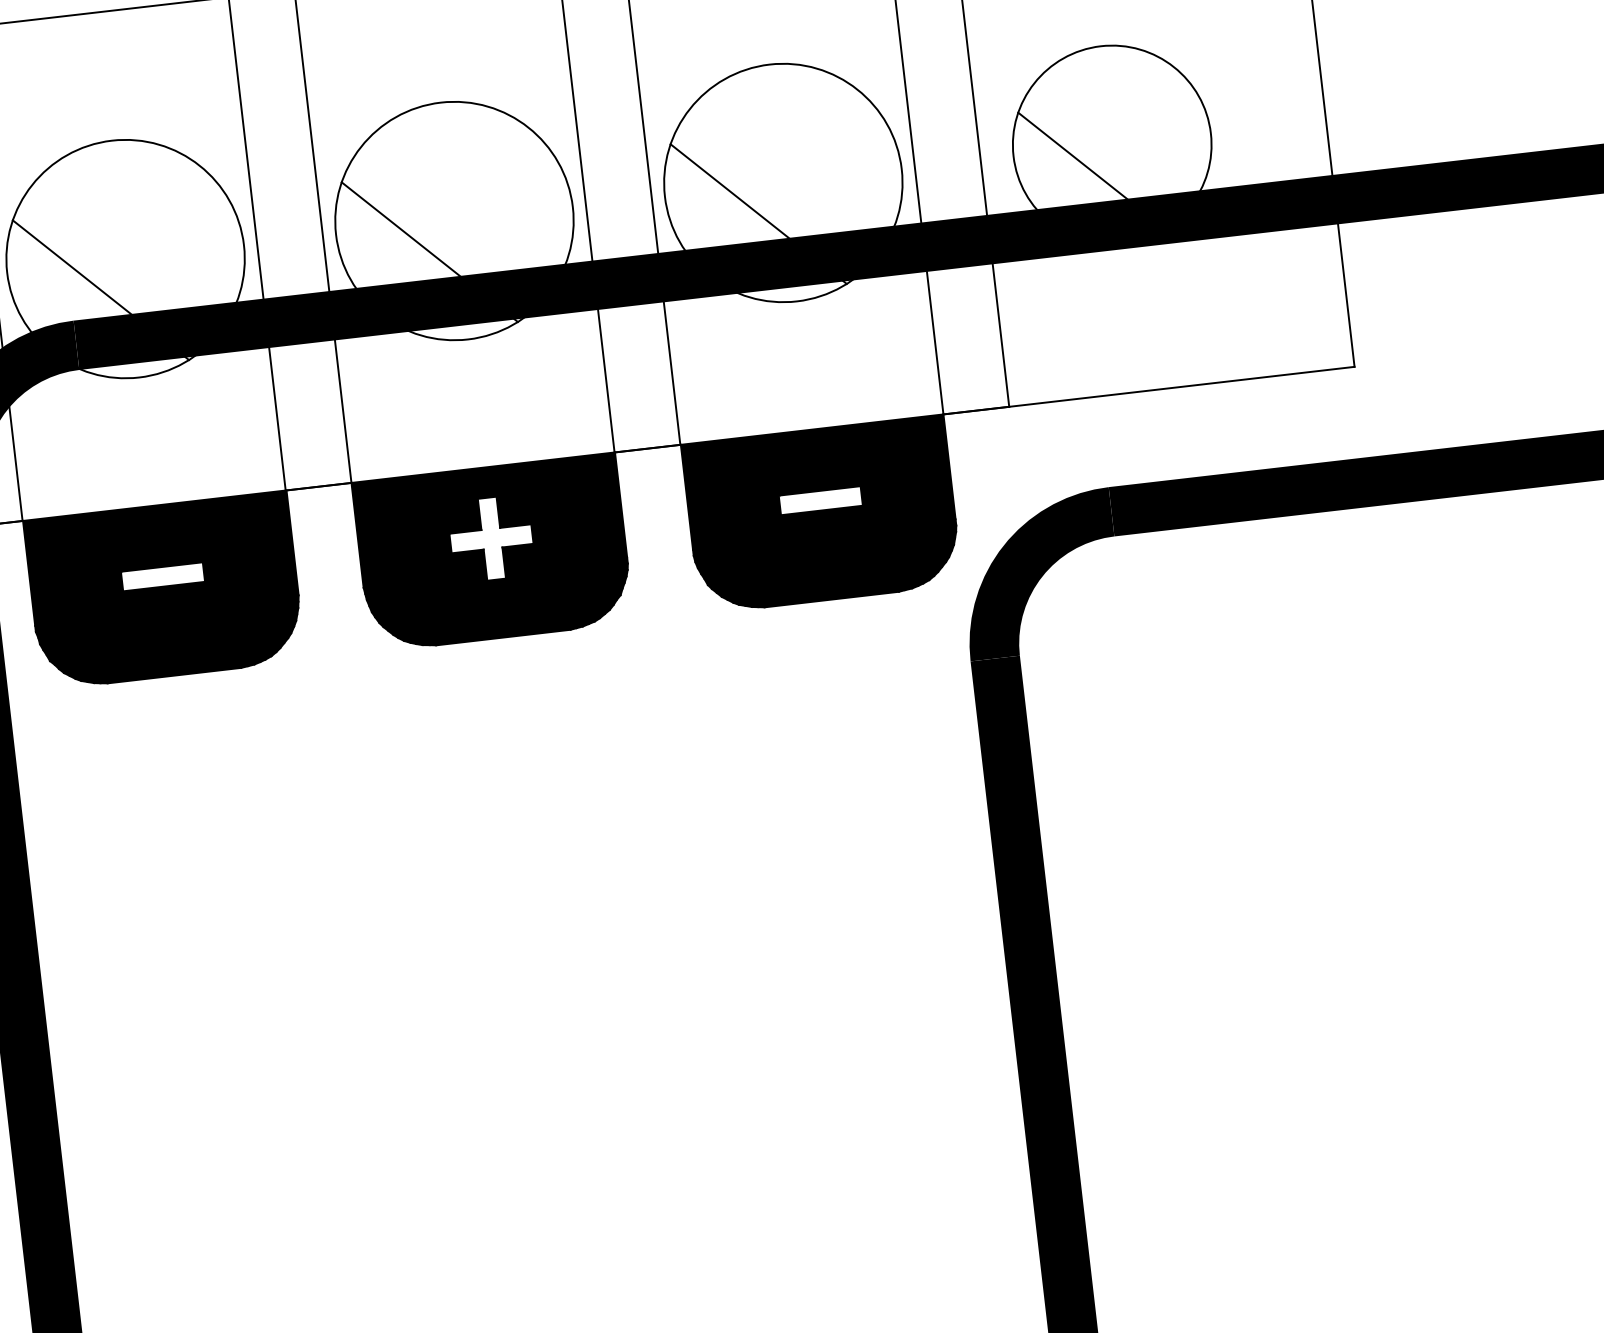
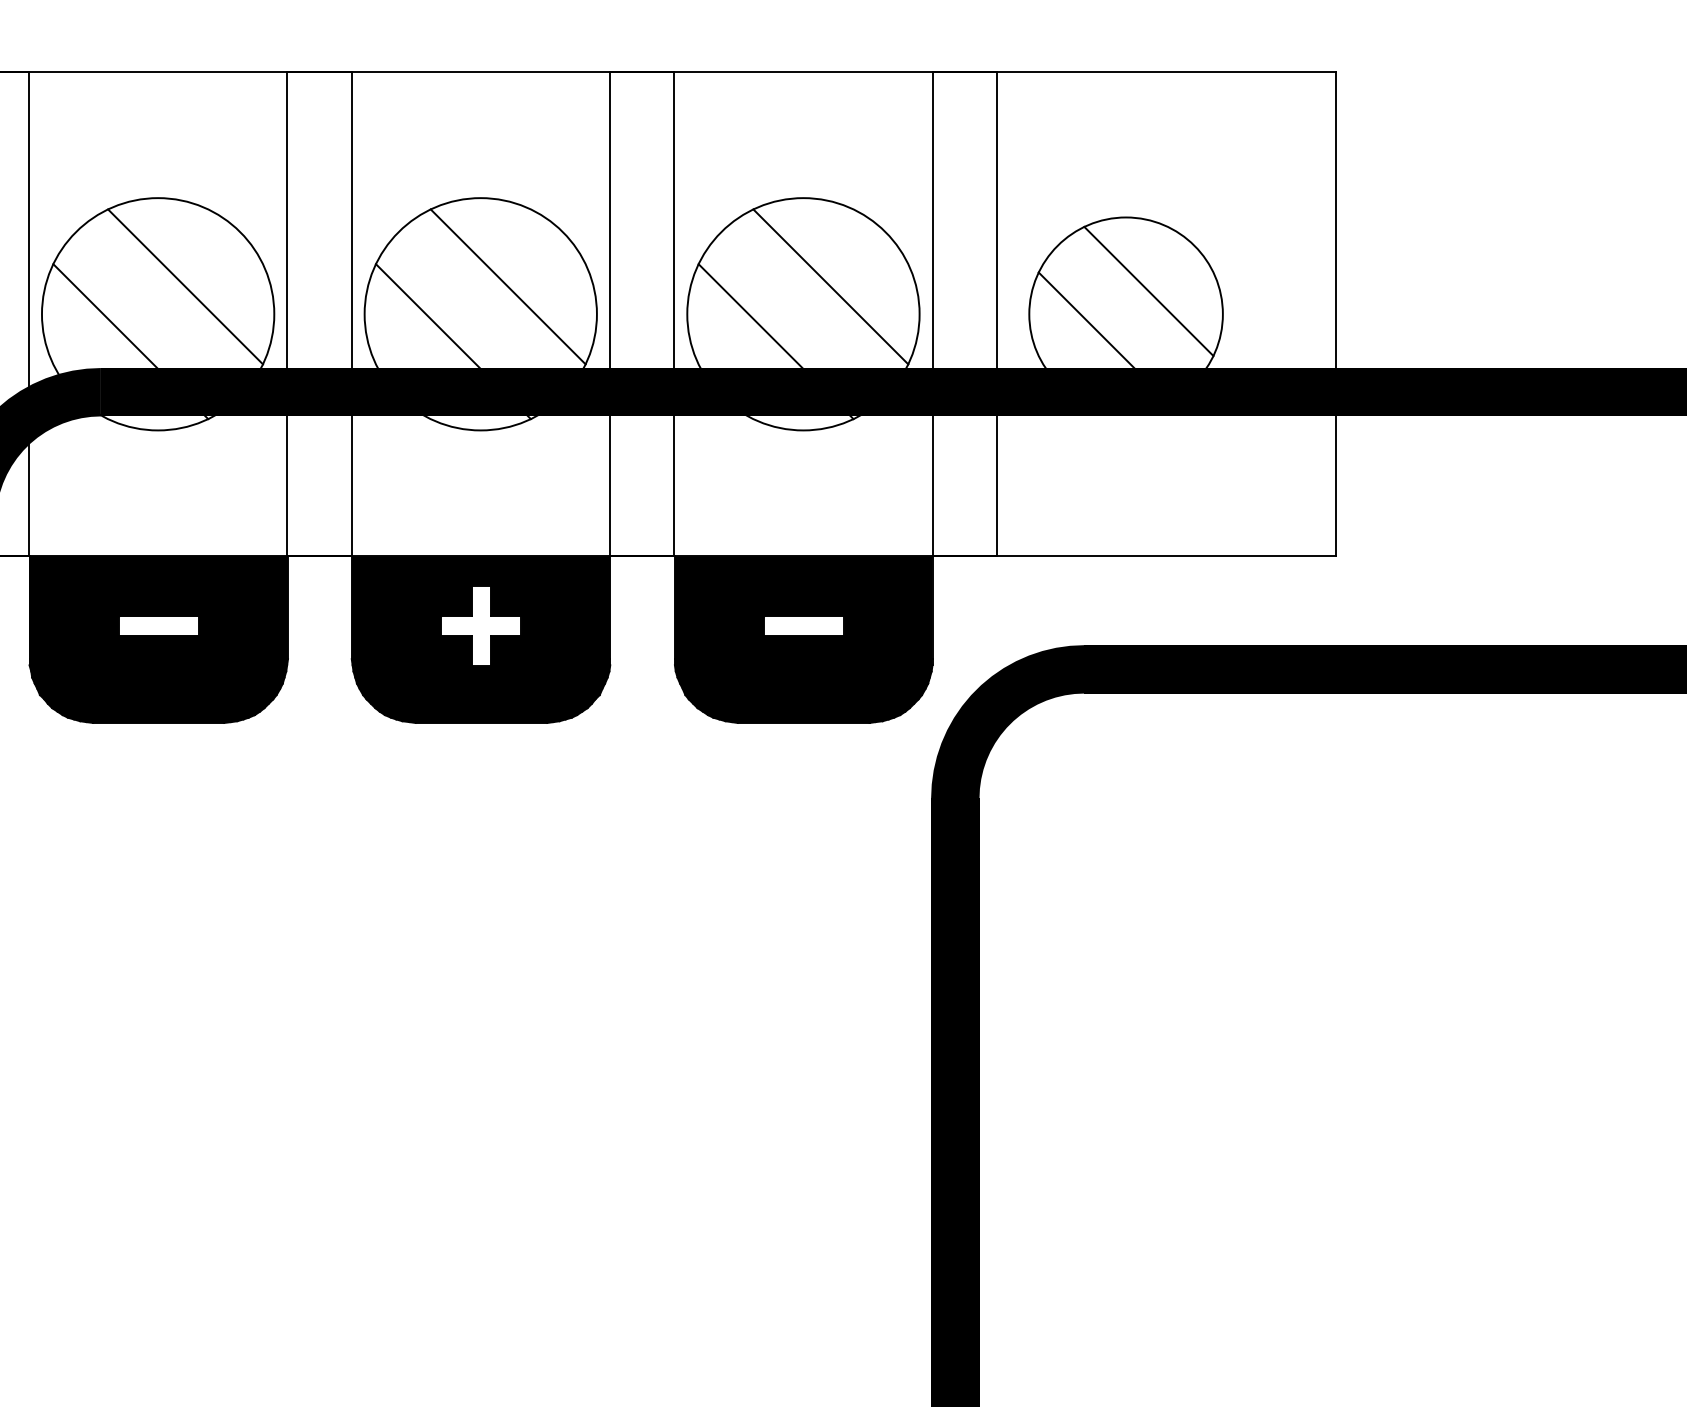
line: (1132, 119) -> (1148, 291), added
line: (807, 151) -> (830, 286), added
line: (478, 189) -> (507, 286), added
line: (150, 227) -> (185, 286), added

